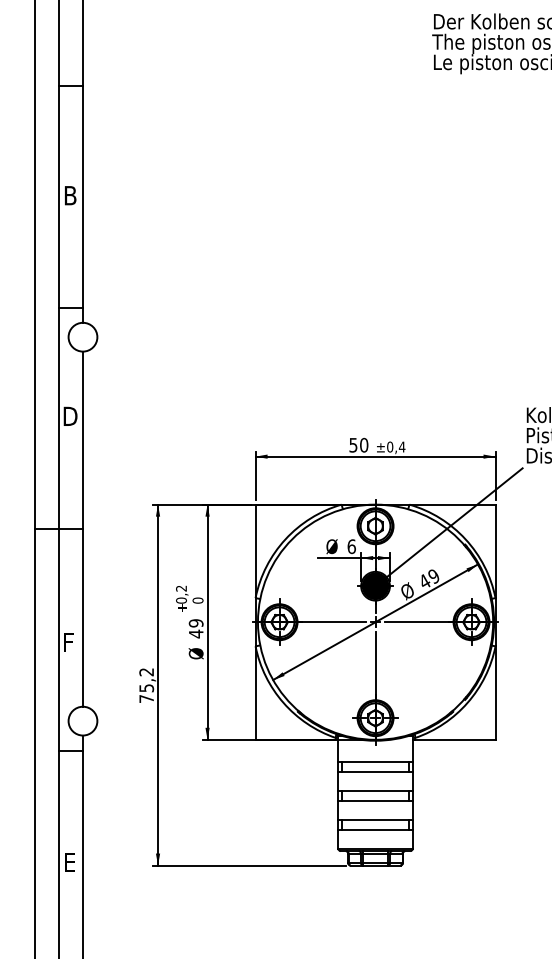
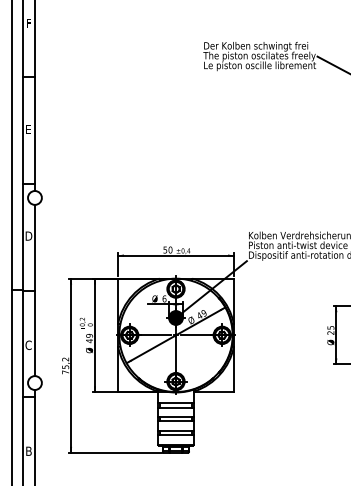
text: (69, 195) -> (28, 129), B -> E
text: (69, 643) -> (28, 345), F -> C
text: (69, 861) -> (28, 450), E -> B

